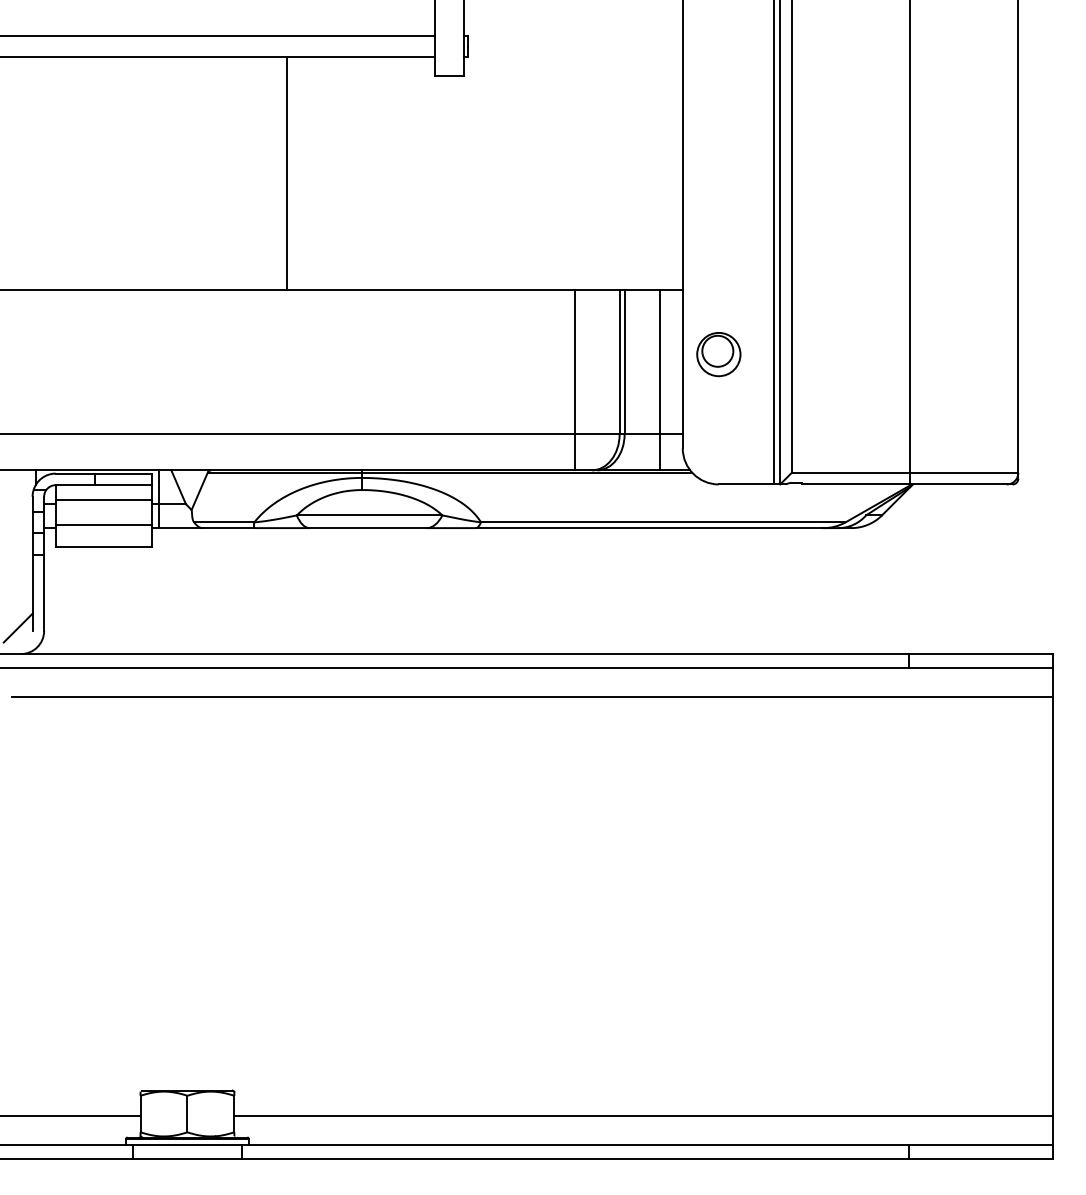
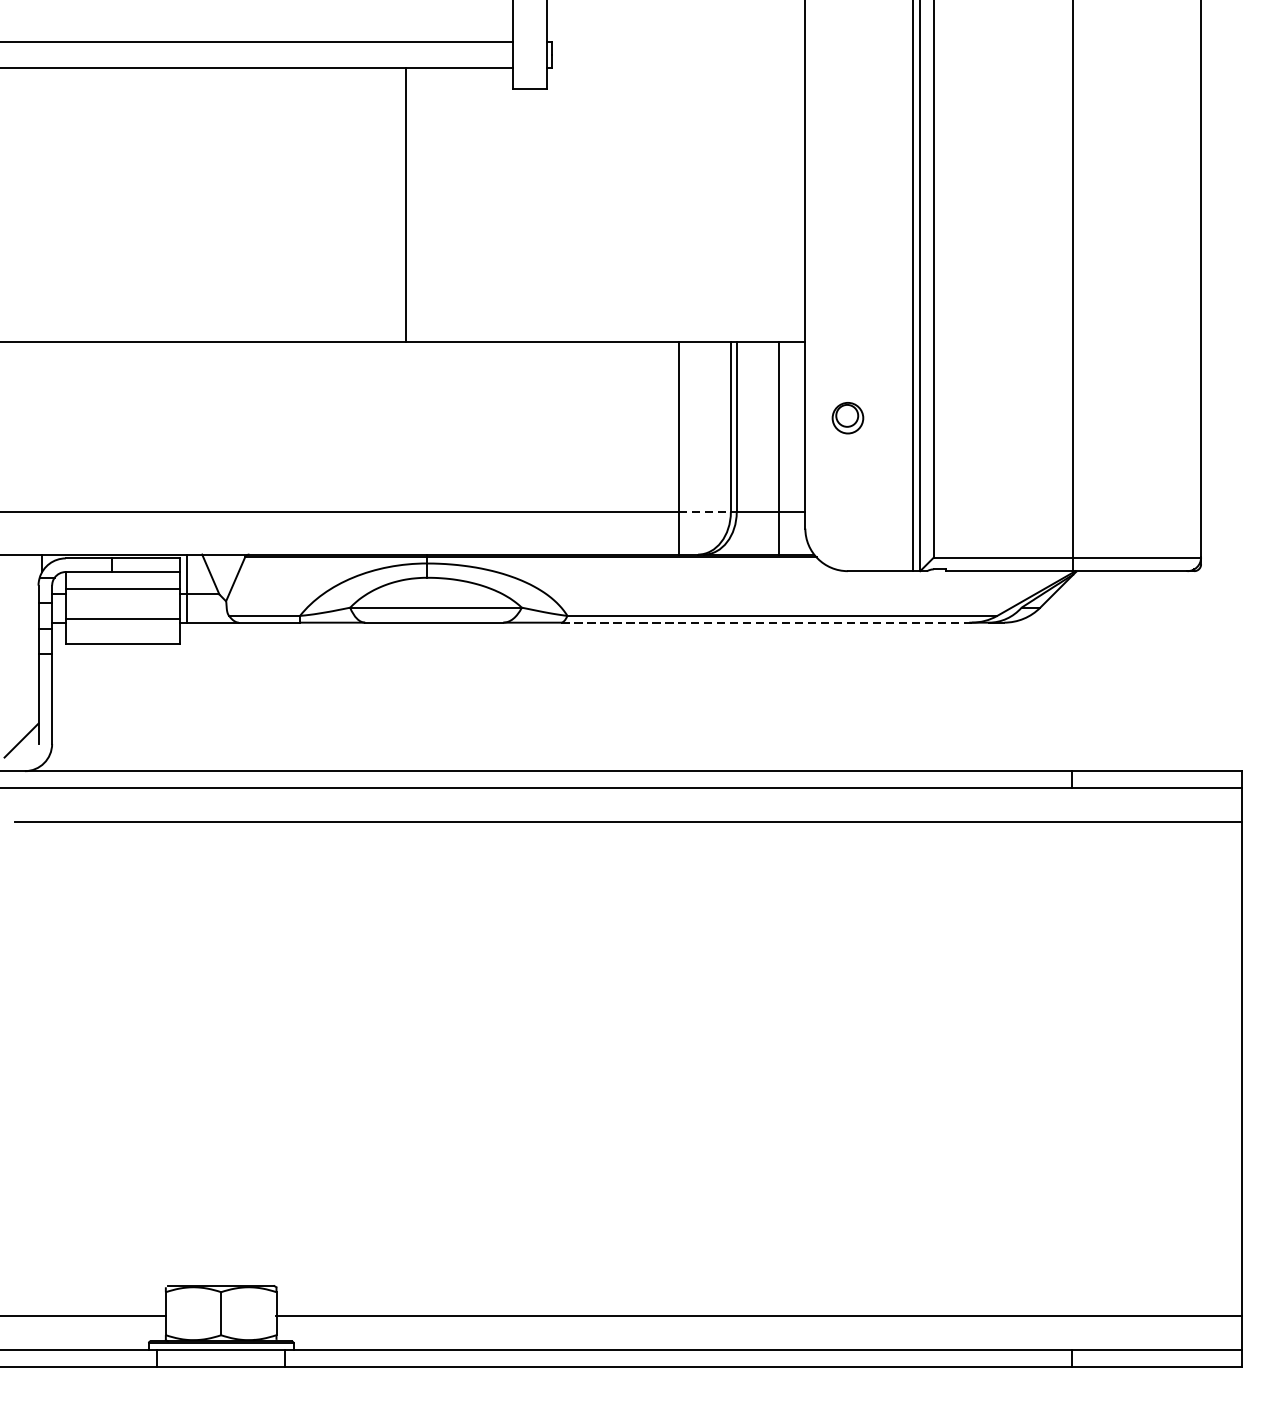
line: (287, 173) -> (406, 204), moved
part: (718, 354) -> (847, 417), size x0.6
line: (598, 434) -> (705, 512), solid -> dashed
line: (649, 528) -> (766, 623), solid -> dashed

